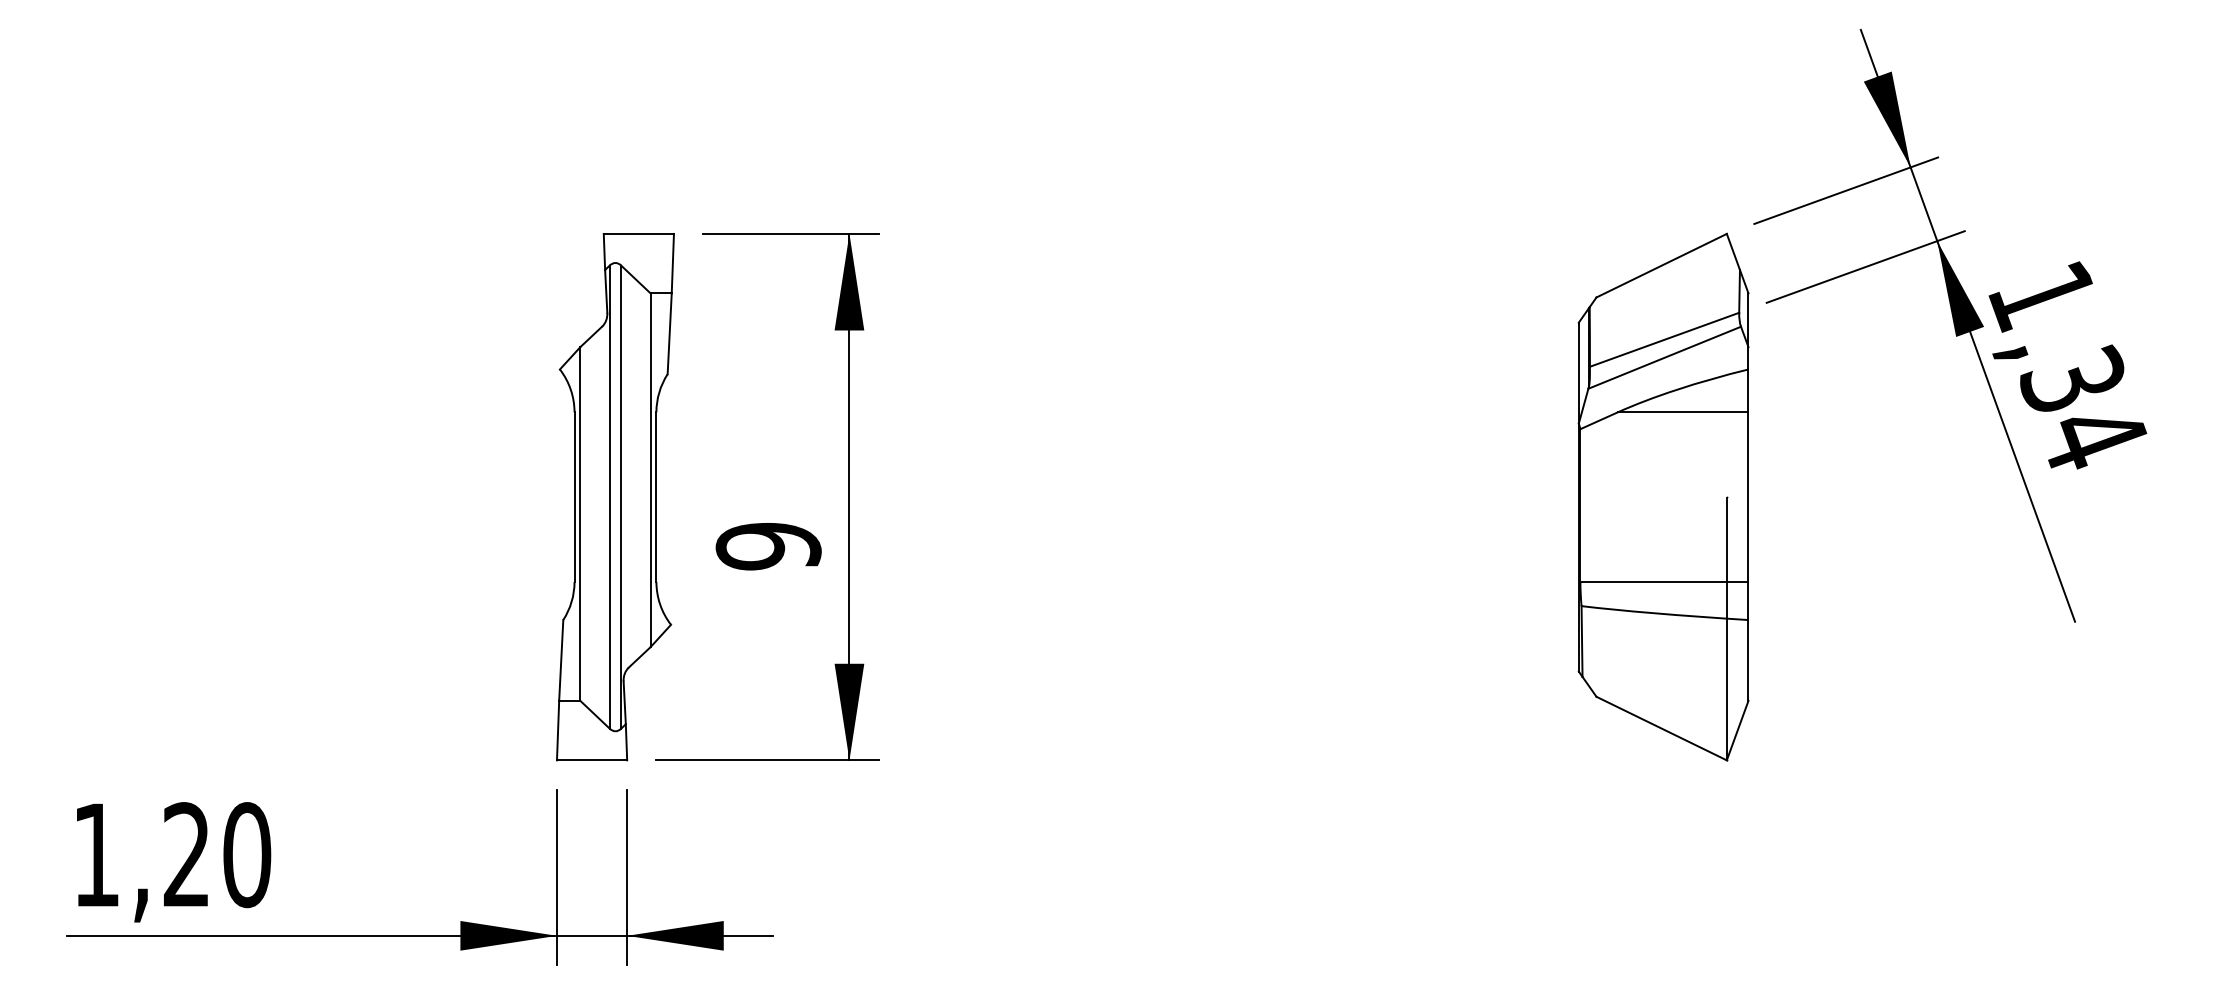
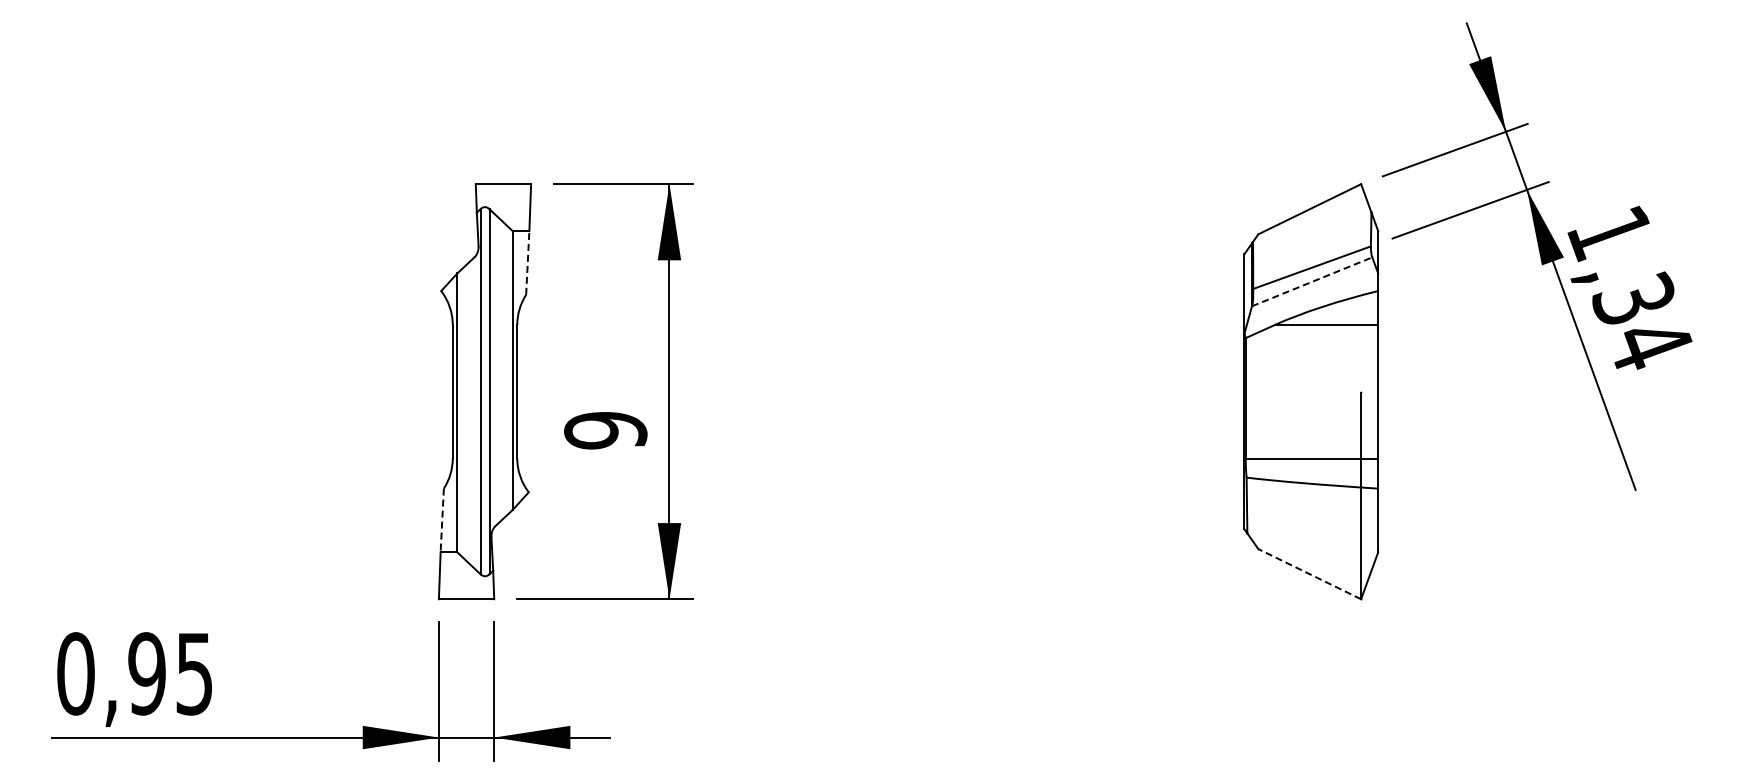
line: (669, 333) -> (527, 262), solid -> dashed
line: (1665, 357) -> (1312, 281), solid -> dashed
line: (561, 660) -> (442, 520), solid -> dashed
line: (1661, 727) -> (1309, 573), solid -> dashed
text: (172, 854) -> (135, 673), 1,20 -> 0,95

